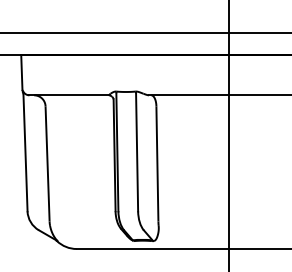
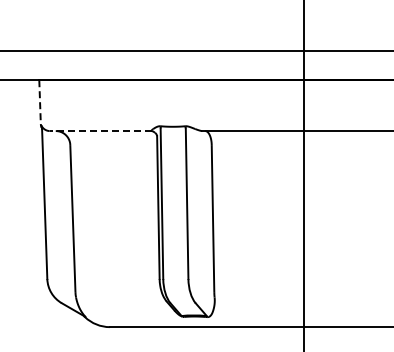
line: (22, 72) -> (40, 102), solid -> dashed
line: (69, 95) -> (100, 131), solid -> dashed

